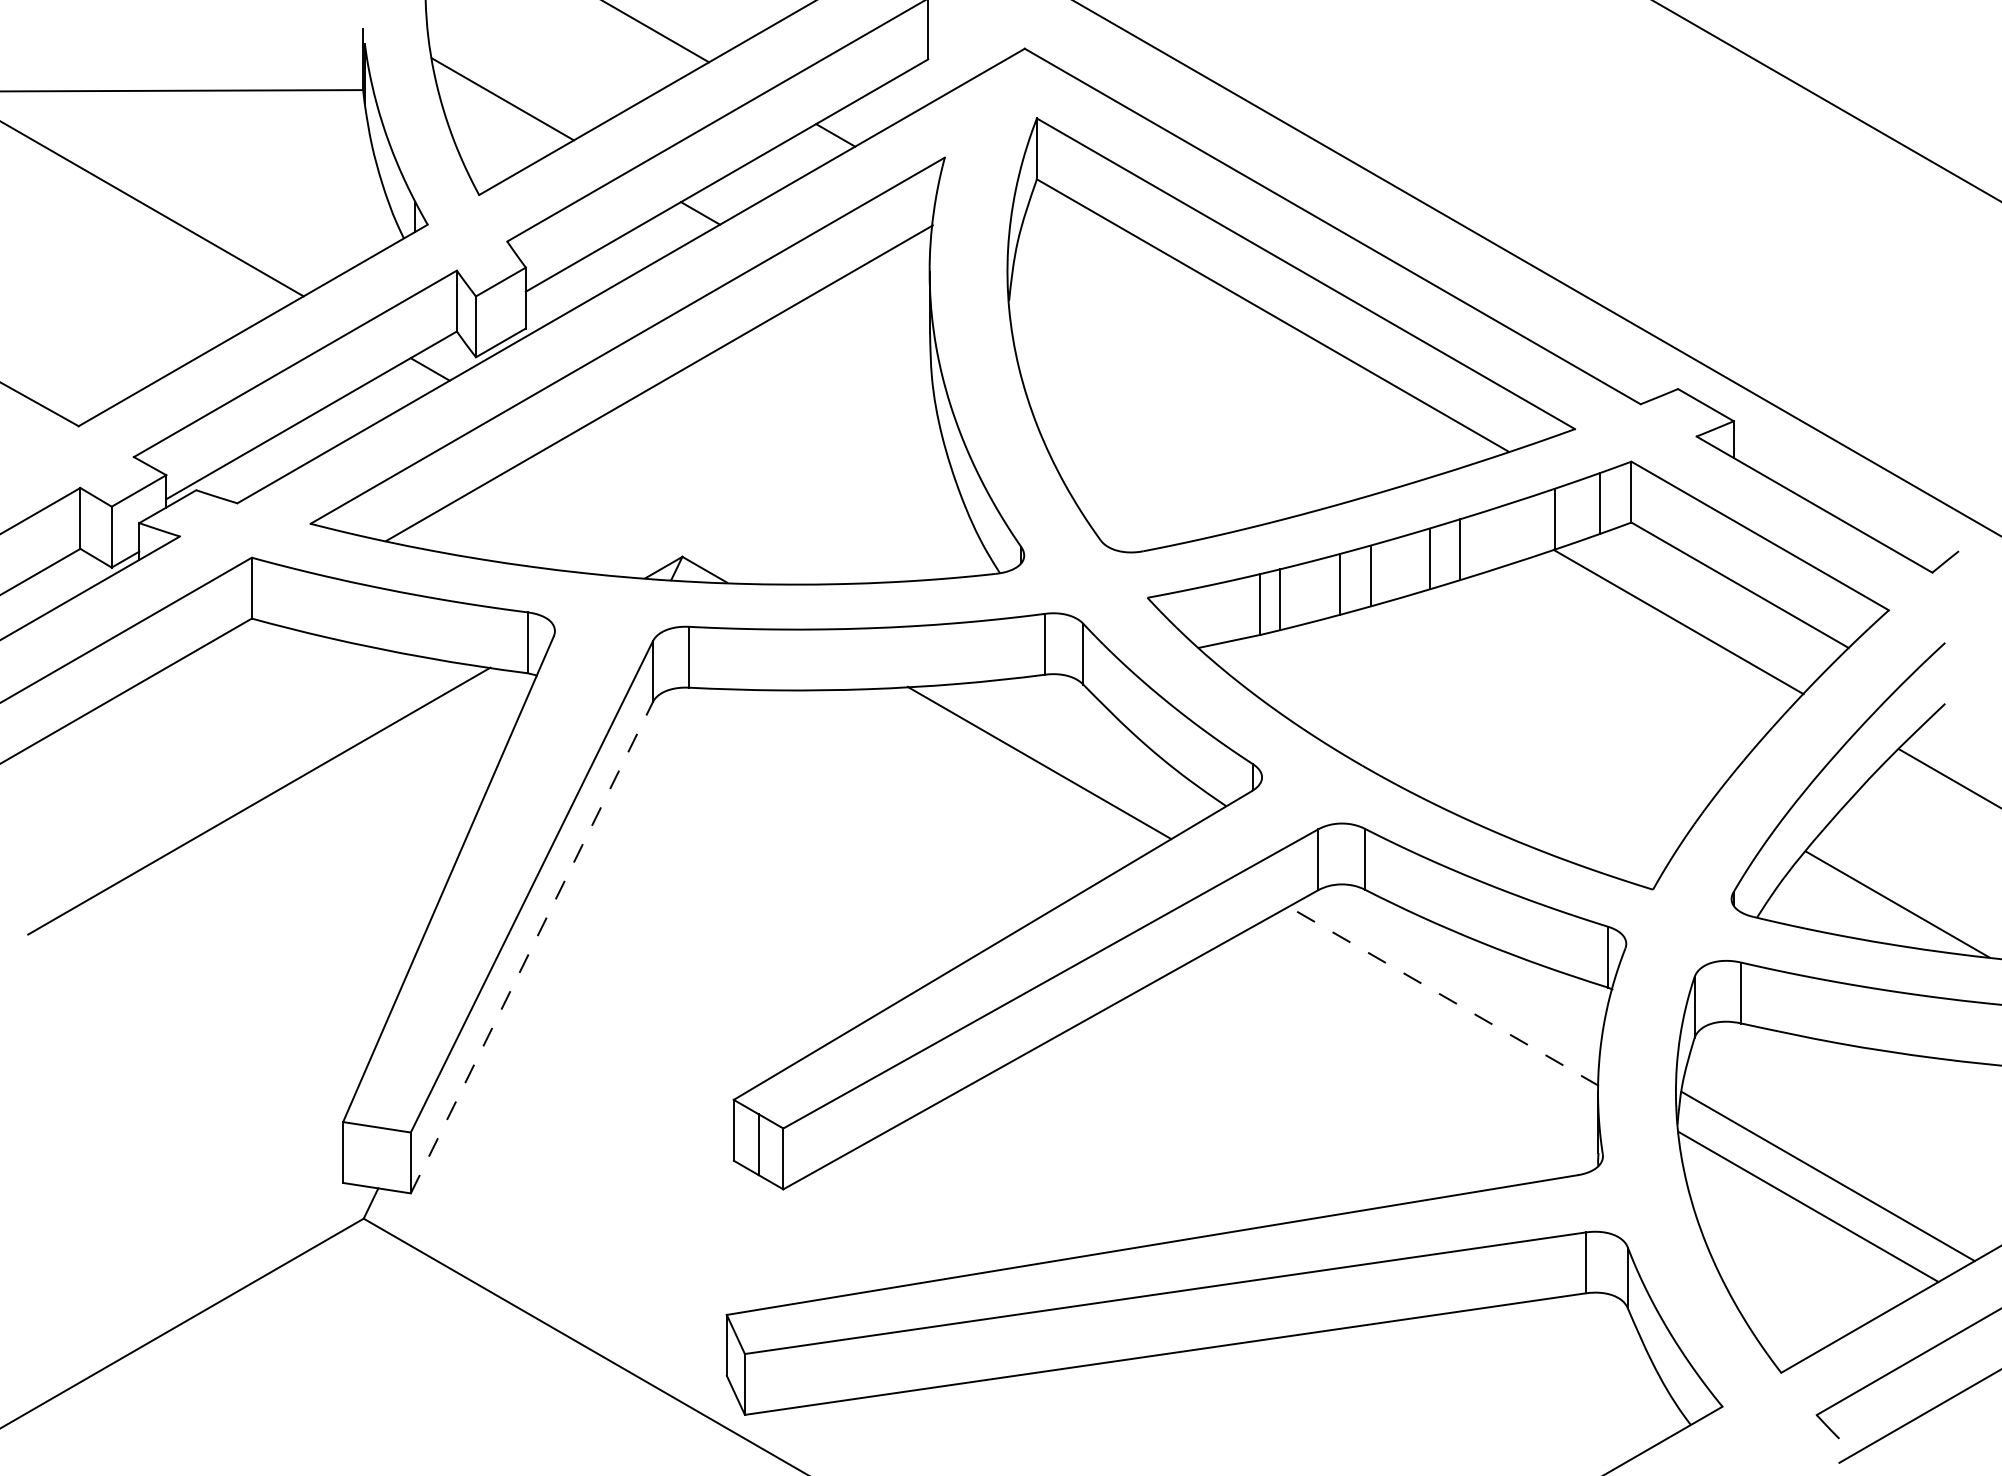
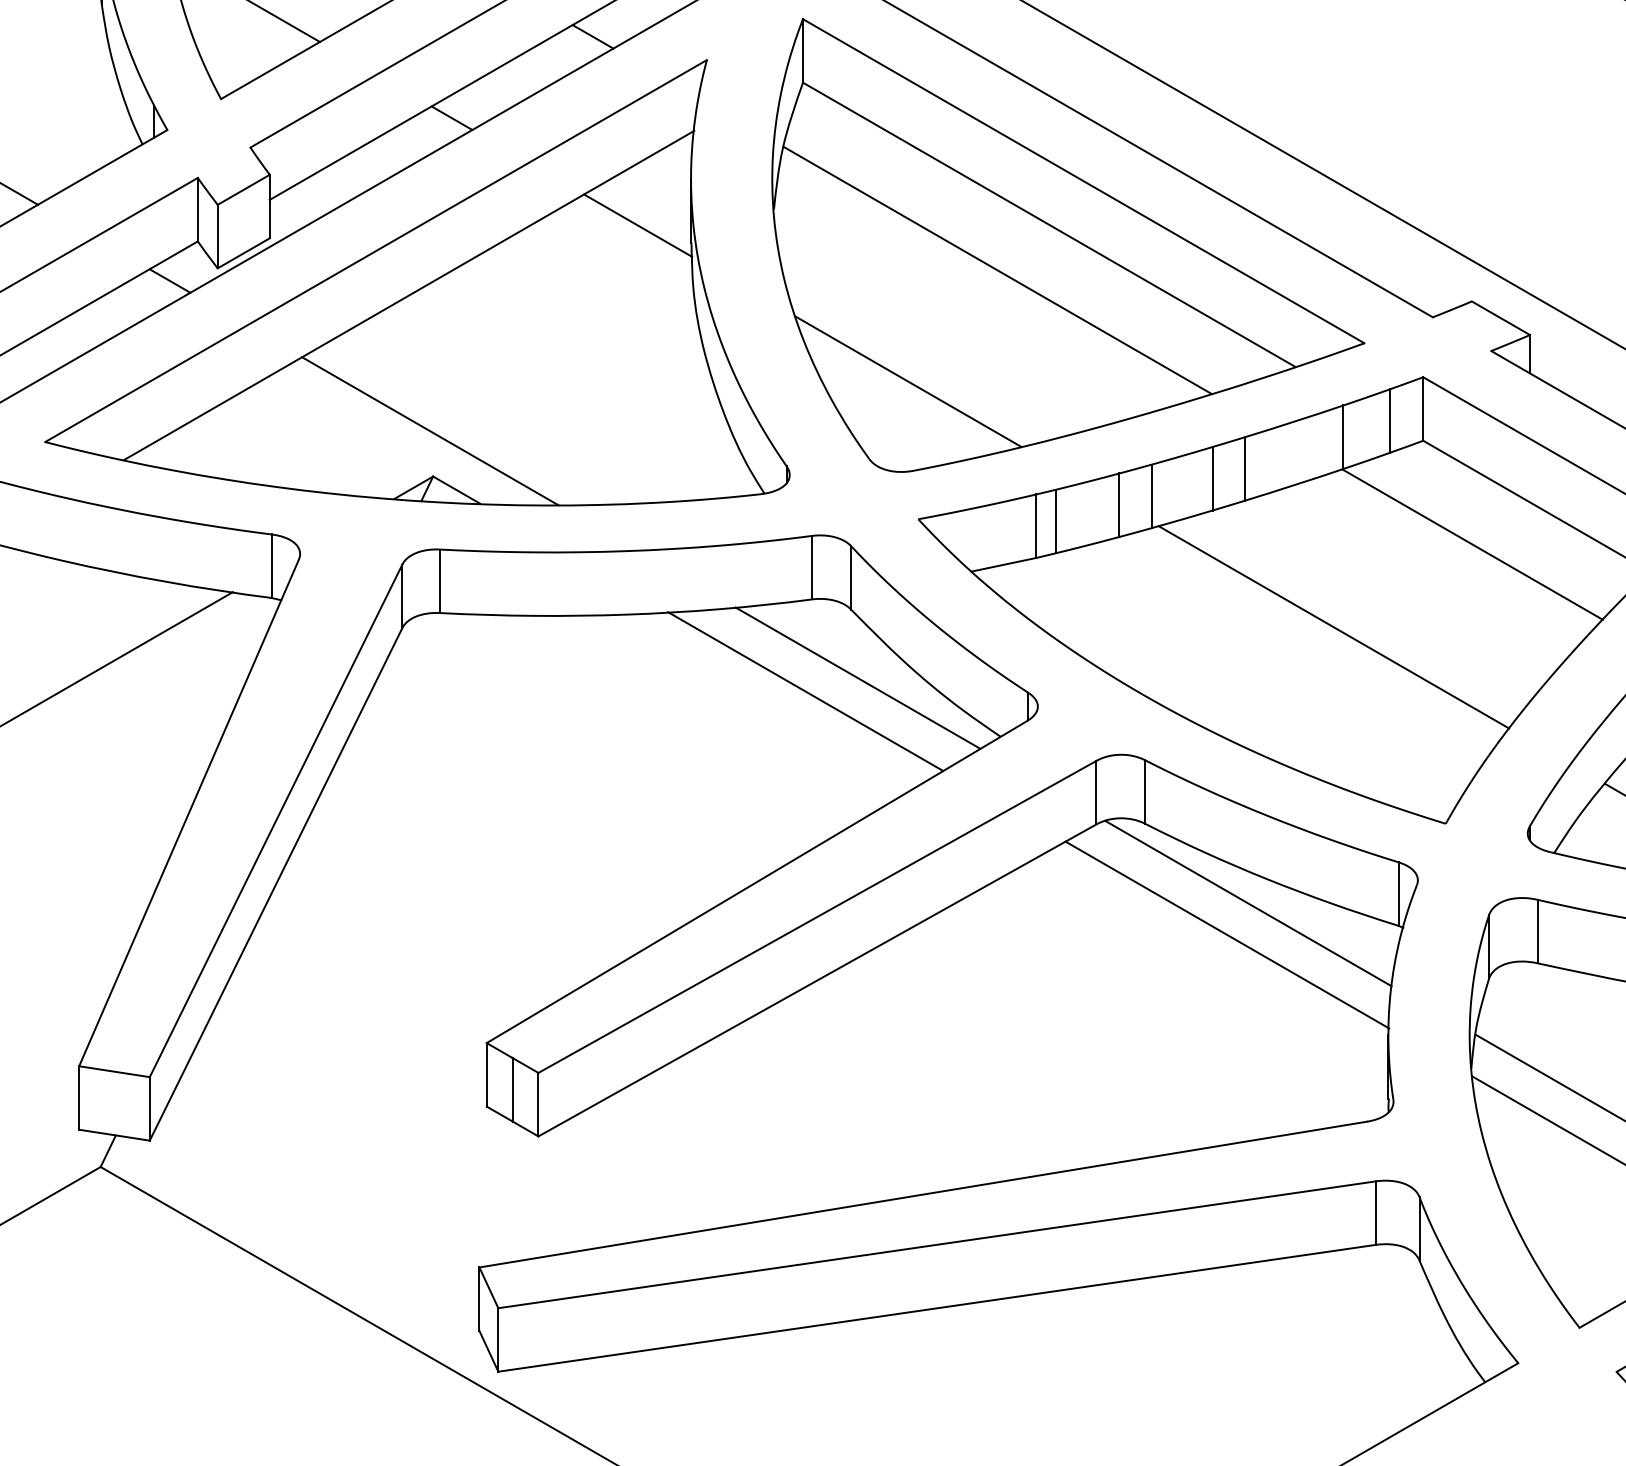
line: (878, 316) -> (637, 225), added
line: (1223, 358) -> (997, 269), added
line: (1137, 465) -> (907, 381), added
line: (679, 513) -> (430, 431), added
line: (1545, 701) -> (1333, 627), added
line: (1089, 749) -> (857, 677), added
line: (531, 947) -> (275, 884), dashed -> solid
line: (1463, 965) -> (1248, 902), added
line: (1443, 996) -> (1227, 935), dashed -> solid

